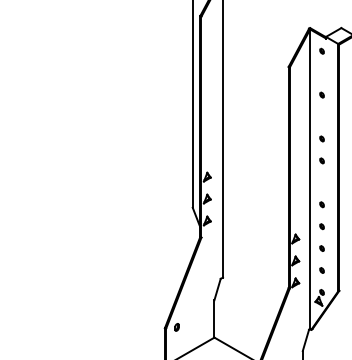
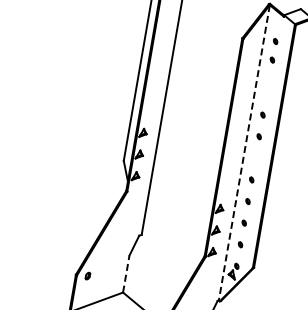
part: (321, 50) -> (275, 40), moved
part: (321, 94) -> (271, 59), moved
line: (310, 179) -> (244, 153), solid -> dashed
line: (214, 318) -> (126, 273), solid -> dashed

